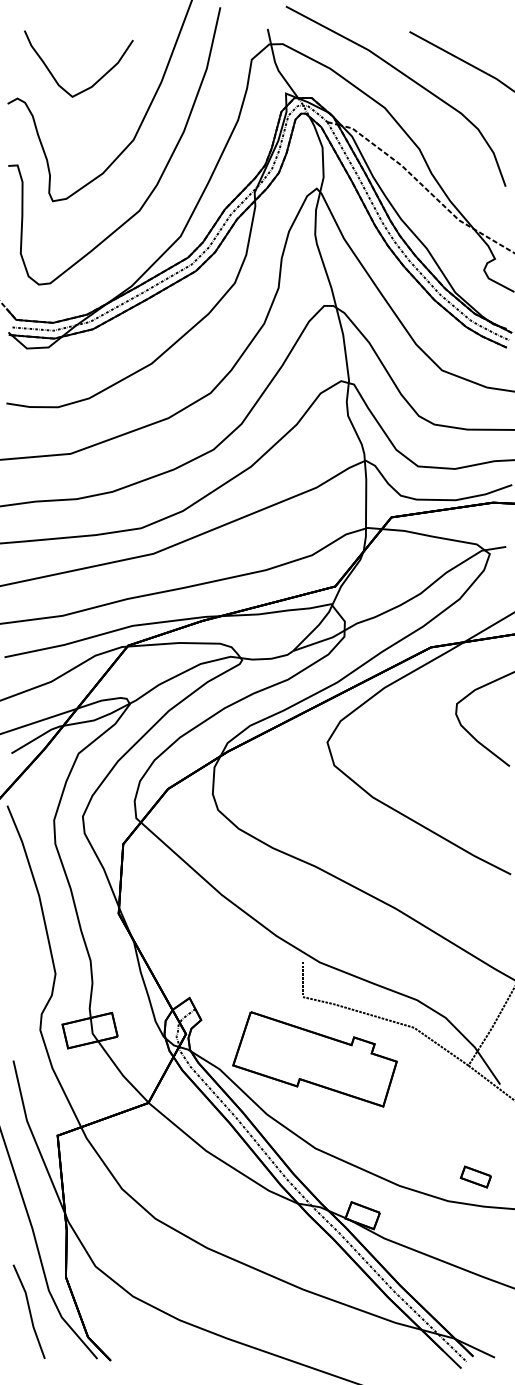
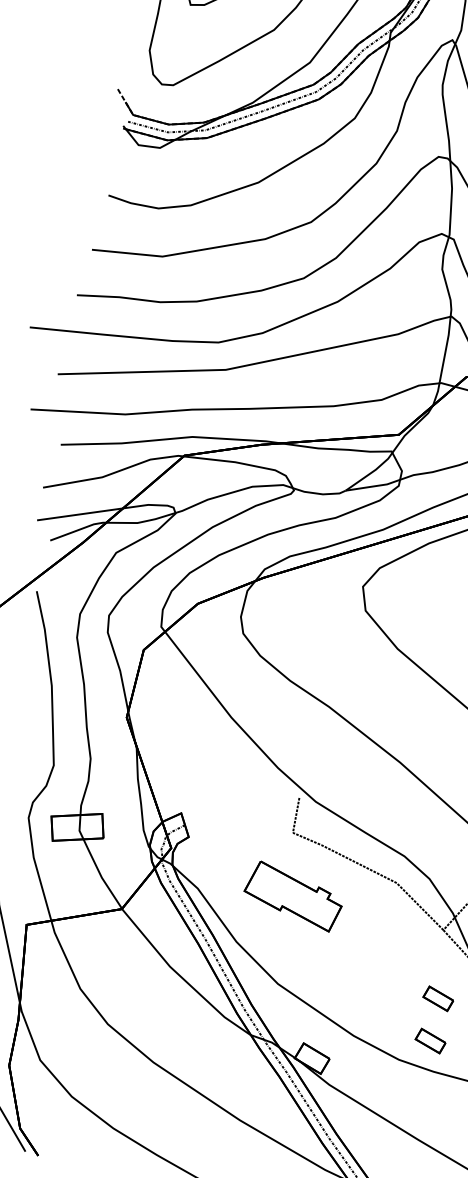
part: (314, 1059) -> (293, 896), size x0.6
part: (475, 1133) -> (438, 998), added

